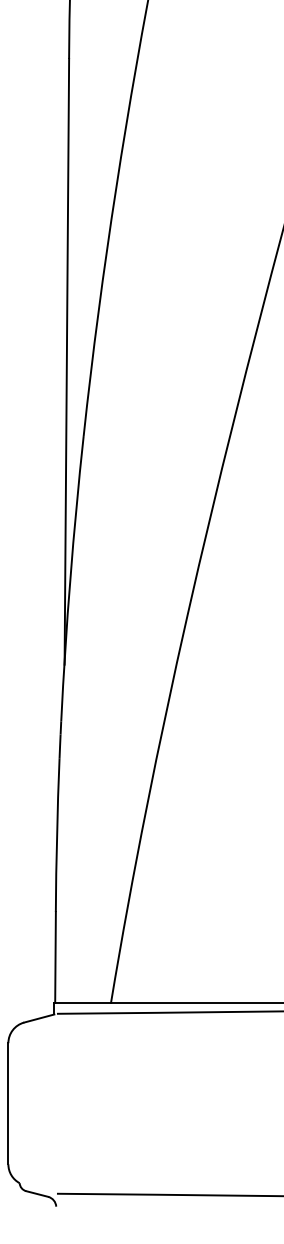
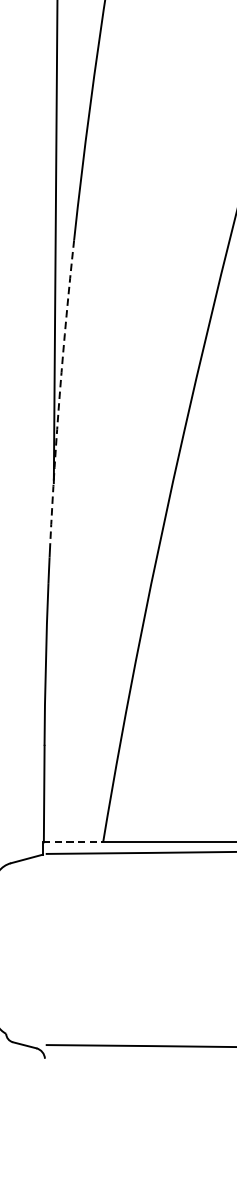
arc: (70, 578) -> (60, 391), solid -> dashed
line: (83, 1002) -> (73, 841), solid -> dashed

